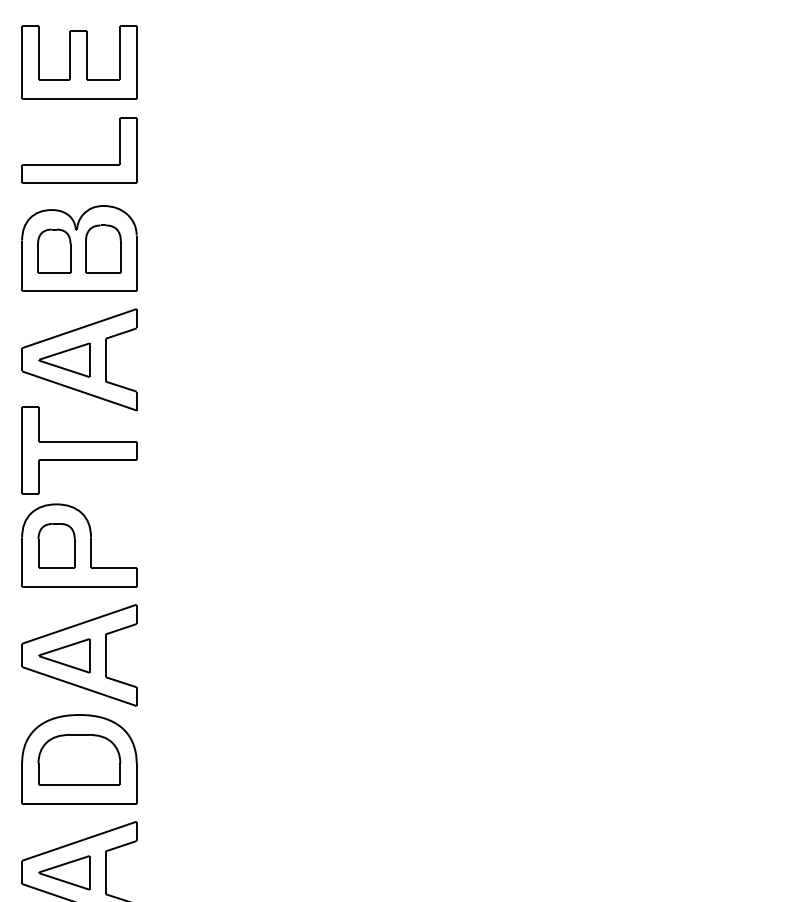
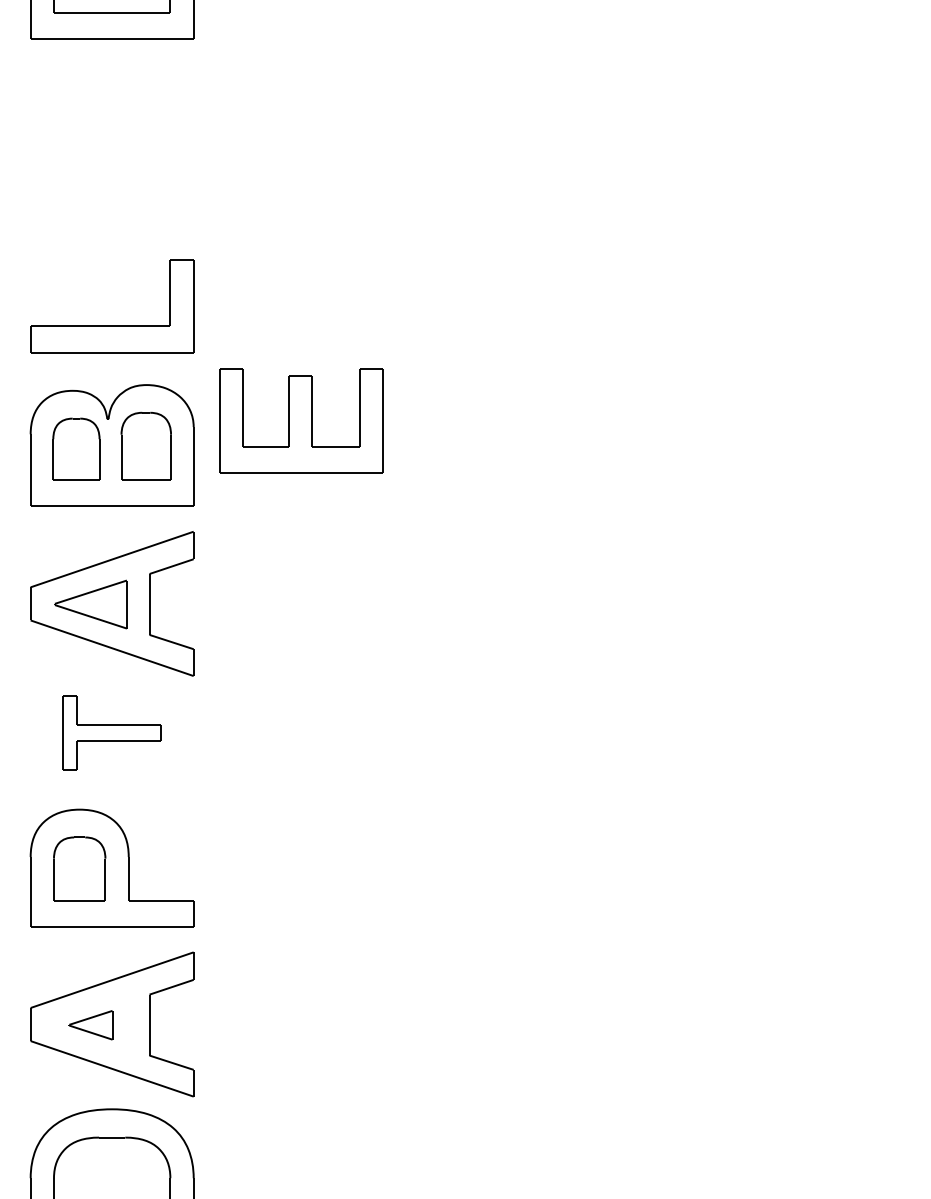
part: (79, 62) -> (301, 421), moved
part: (79, 450) -> (112, 732), size x0.6
part: (64, 655) -> (90, 1024), size x0.6

